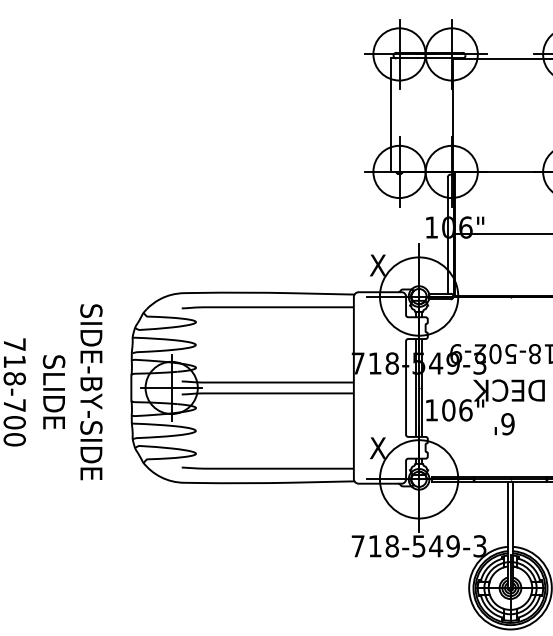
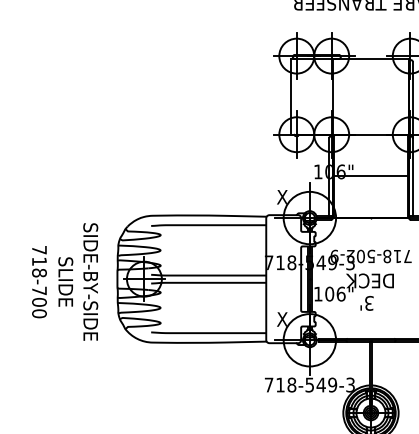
text: (506, 422) -> (368, 302), 6' -> 3'

